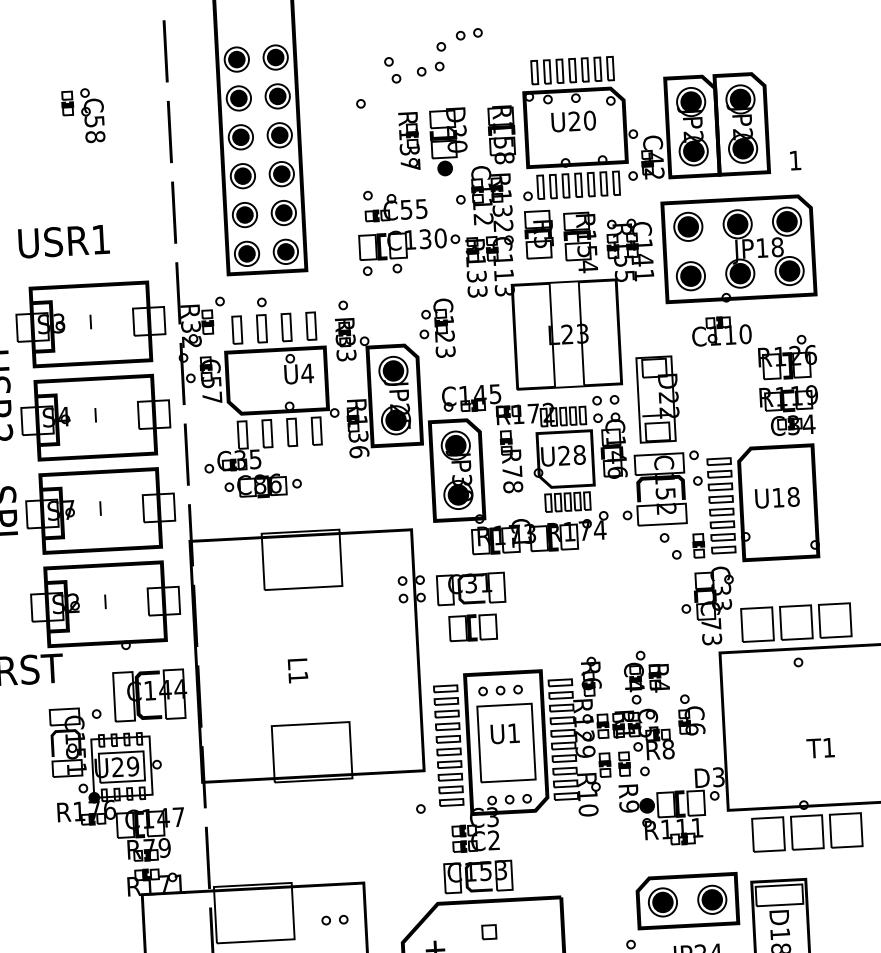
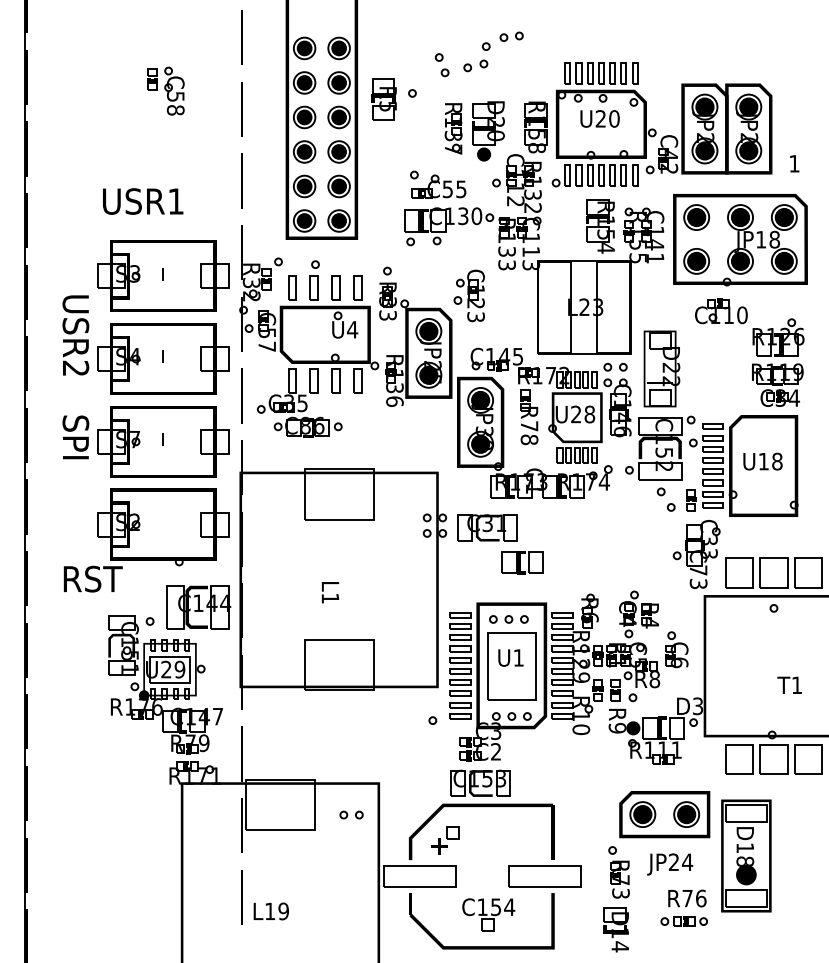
part: (538, 234) -> (383, 99), moved
line: (104, 601) -> (162, 522), removed
part: (473, 627) -> (522, 562), moved
part: (489, 931) -> (452, 832), moved

